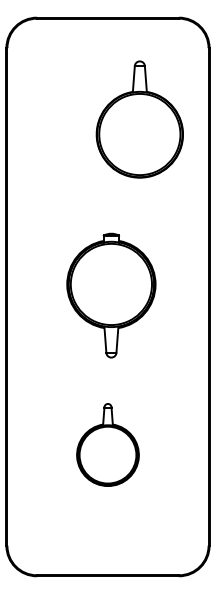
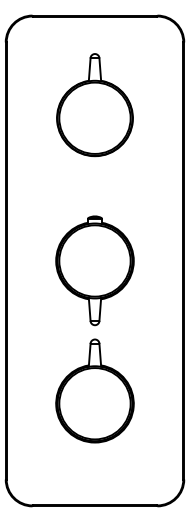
part: (139, 119) -> (94, 105), moved
part: (110, 295) -> (94, 270), moved
part: (107, 444) -> (94, 390), size x1.43

